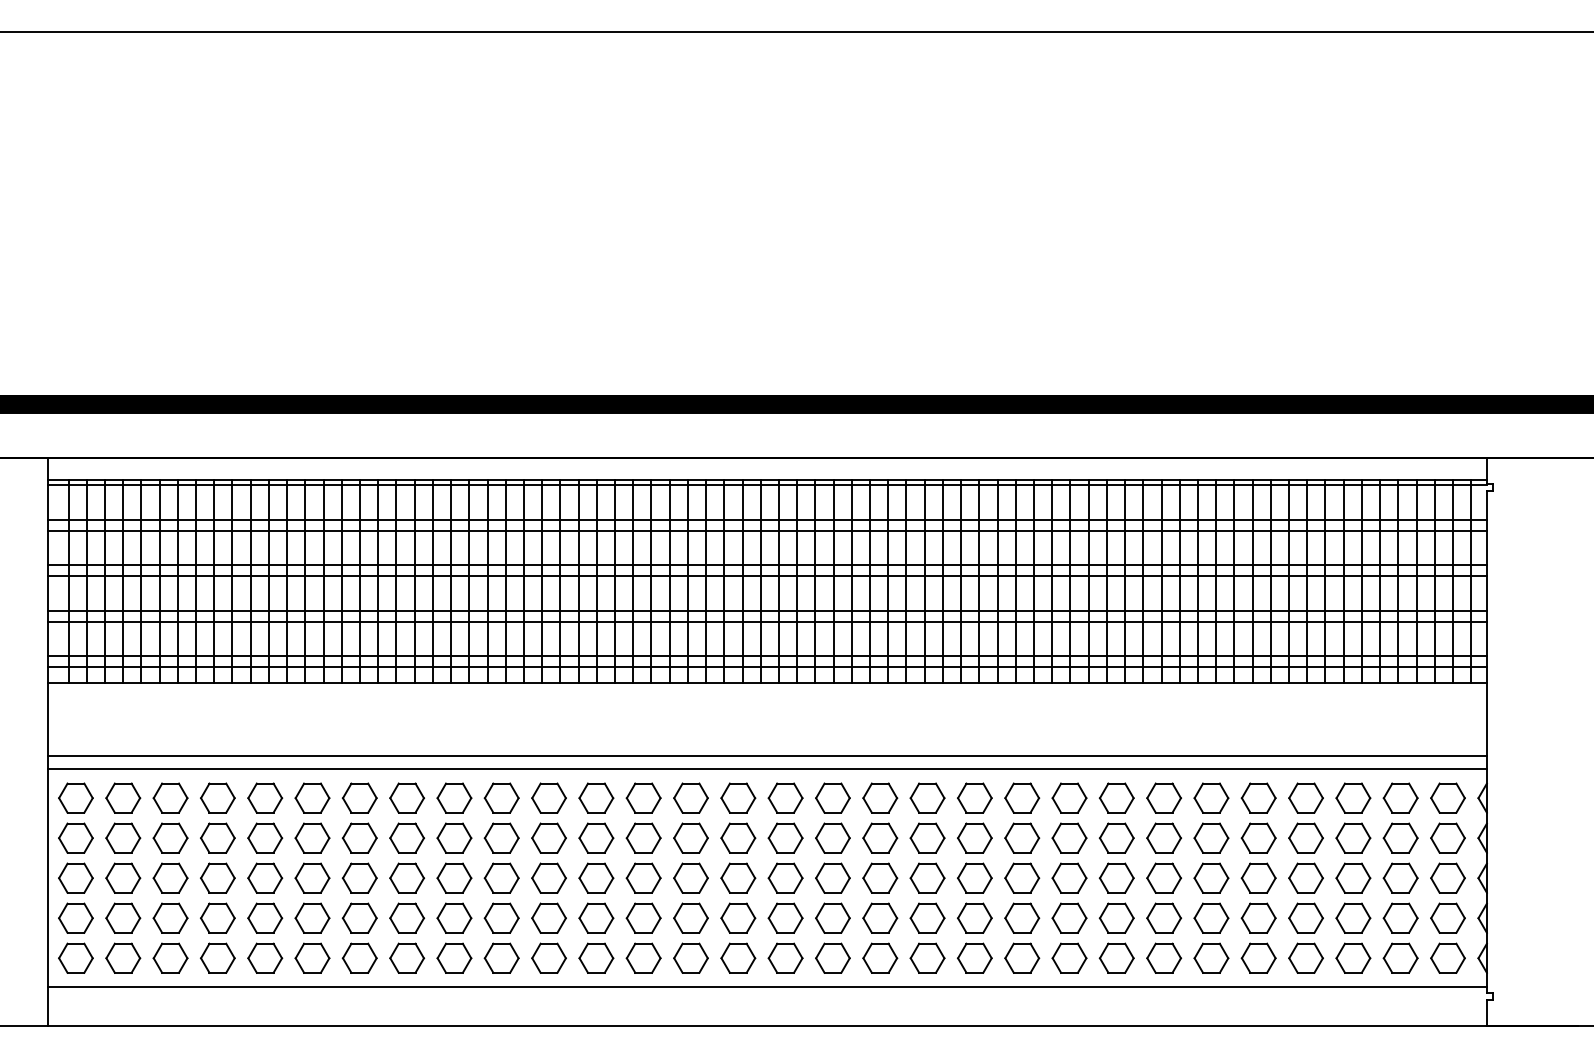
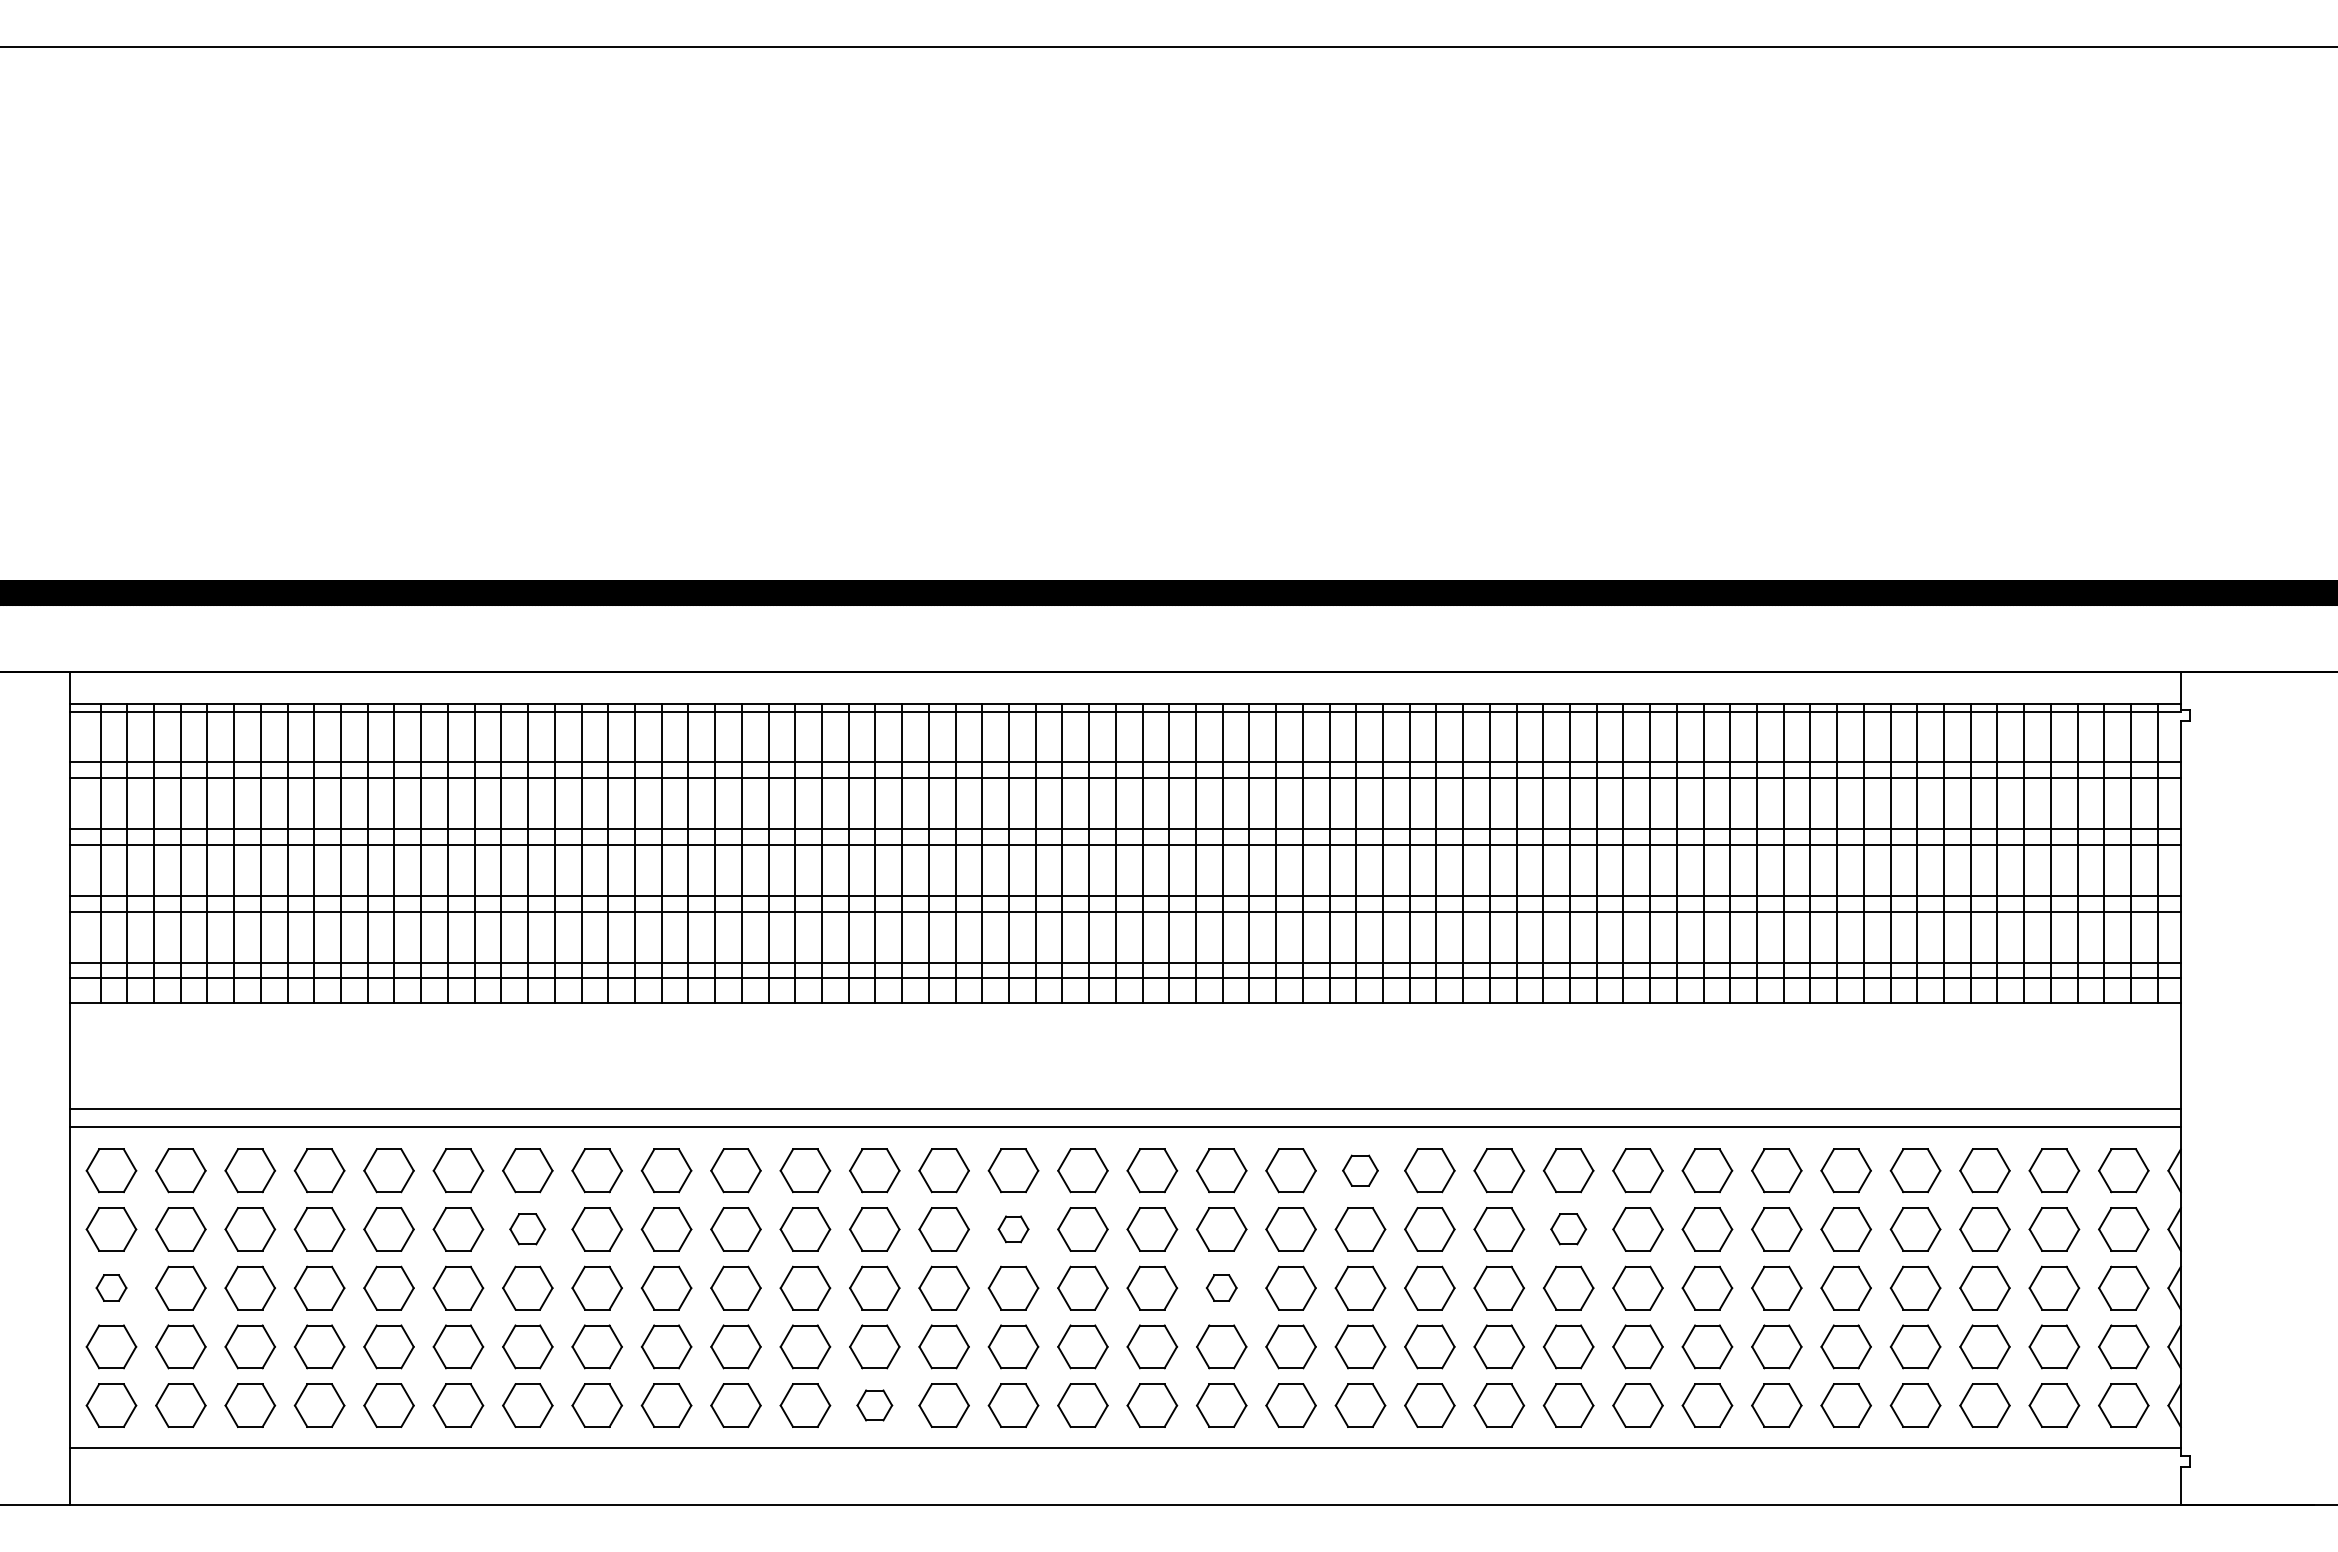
part: (927, 797) -> (1360, 1169), size x0.7
part: (359, 837) -> (527, 1228), size x0.7
part: (690, 837) -> (1012, 1228), size x0.6
part: (1069, 837) -> (1568, 1228), size x0.7
part: (75, 877) -> (110, 1287), size x0.6
part: (832, 877) -> (1221, 1287), size x0.6
part: (596, 957) -> (874, 1404), size x0.7

